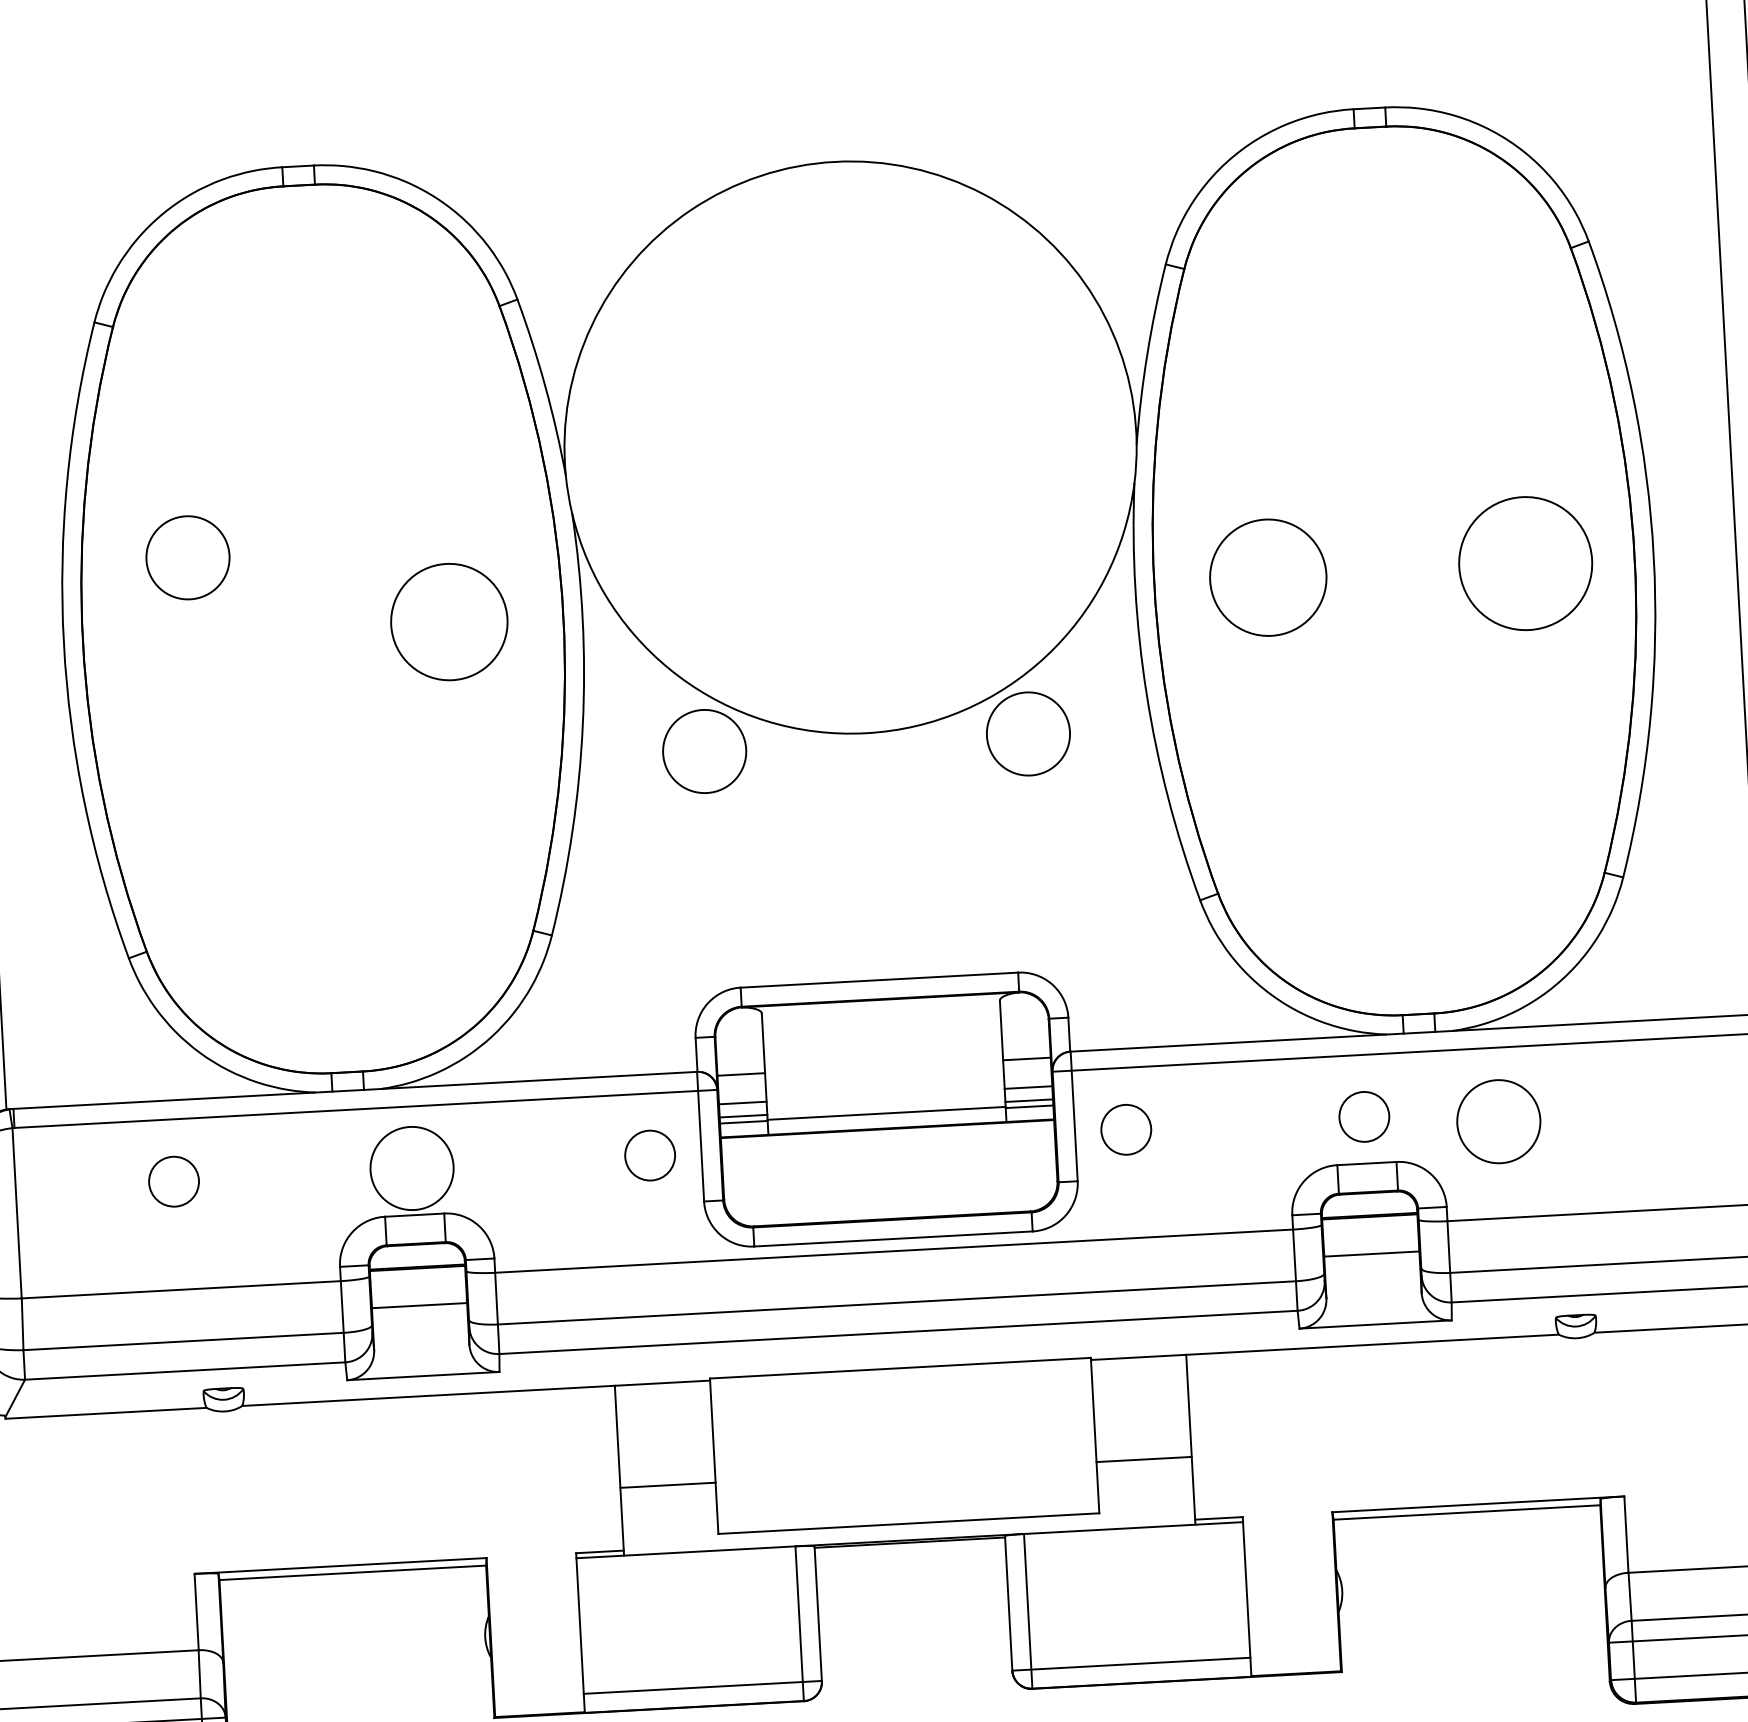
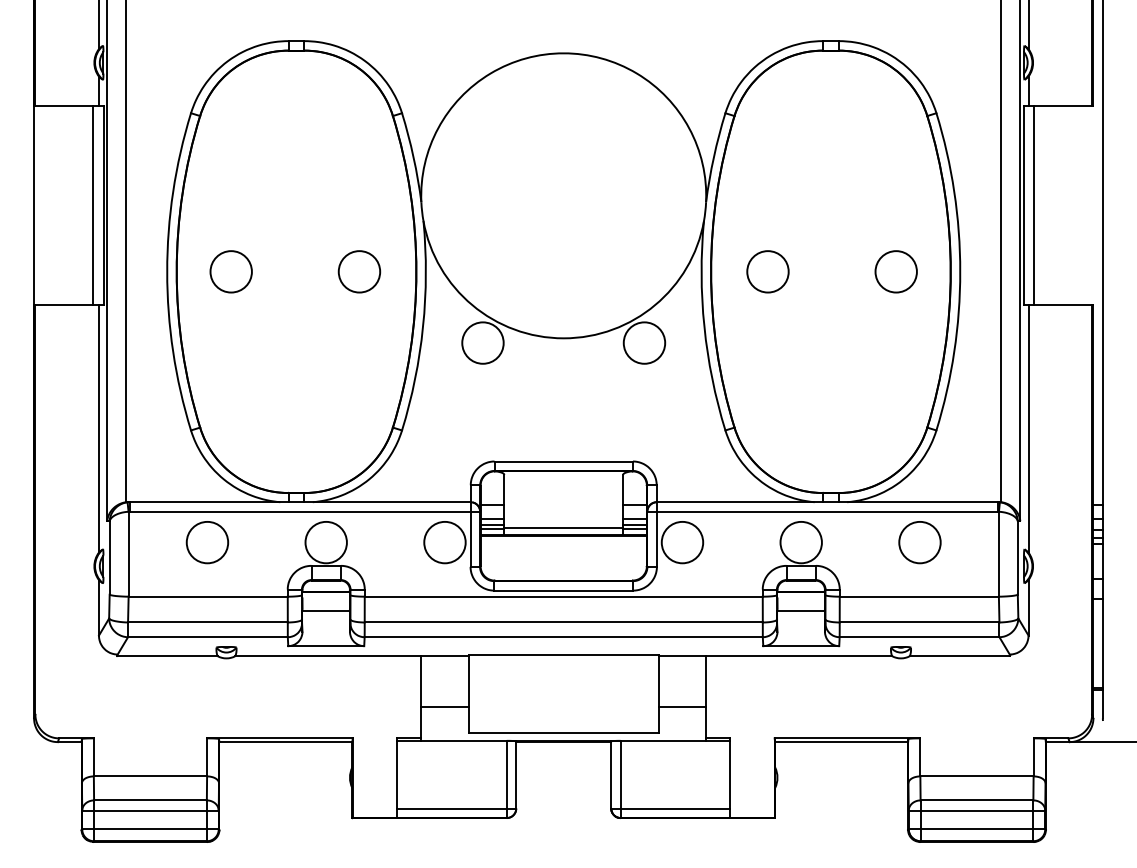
circle: (186, 557) -> (230, 271), moved
circle: (1523, 563) -> (895, 271), size x0.62
circle: (1267, 577) -> (767, 271), size x0.71
circle: (449, 621) -> (359, 271), size x0.71
circle: (1362, 1116) -> (800, 542), size x1.67
circle: (1497, 1121) -> (919, 542), moved
circle: (1126, 1129) -> (682, 542), size x1.67
circle: (649, 1155) -> (444, 542), size x1.67
circle: (174, 1181) -> (207, 542), size x1.67

